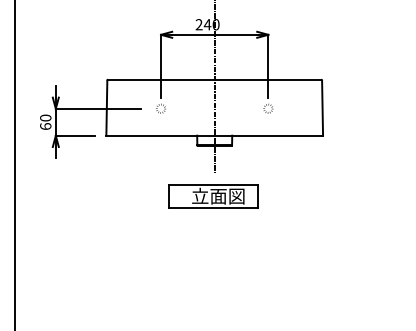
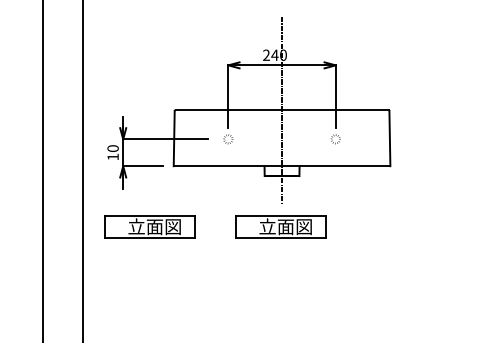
text: (45, 125) -> (112, 156), 60 -> 10
part: (82, 195) -> (149, 226), added

